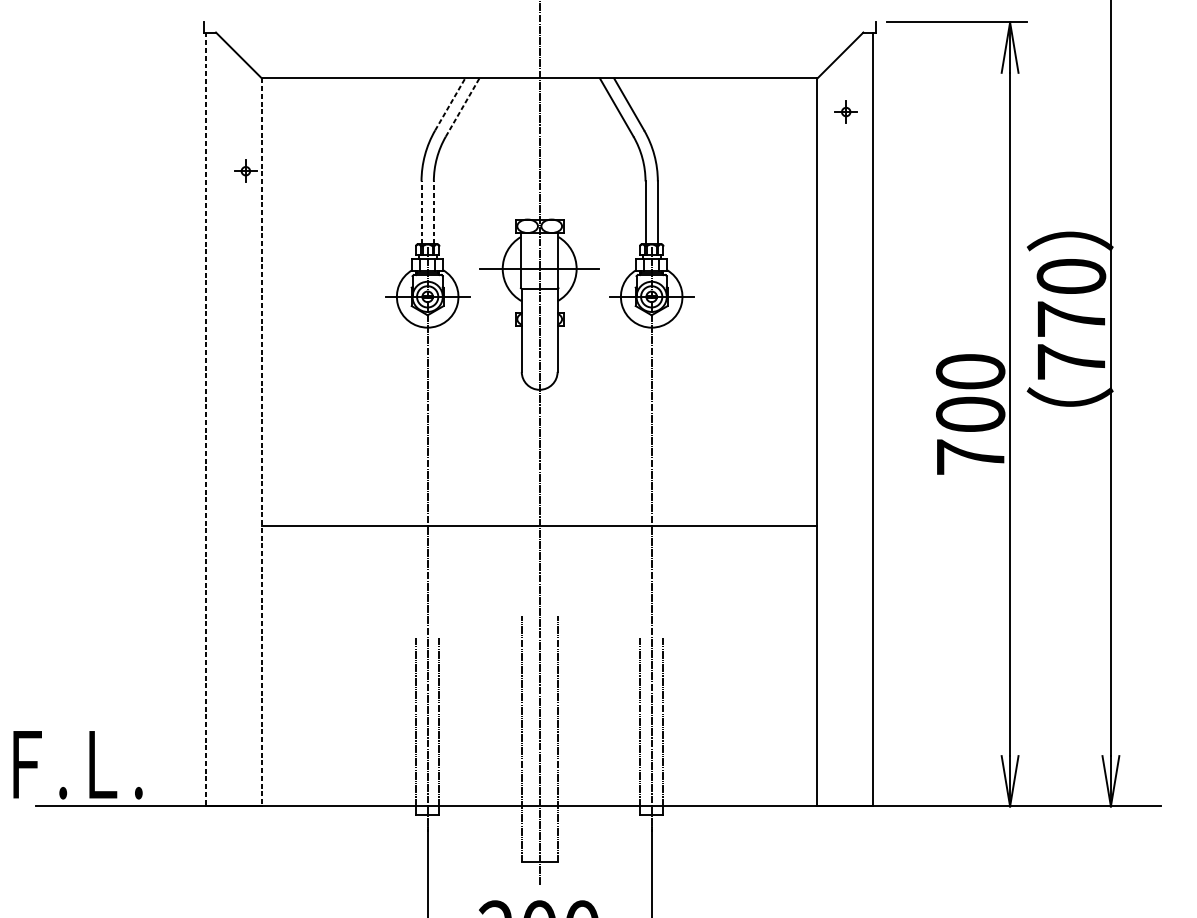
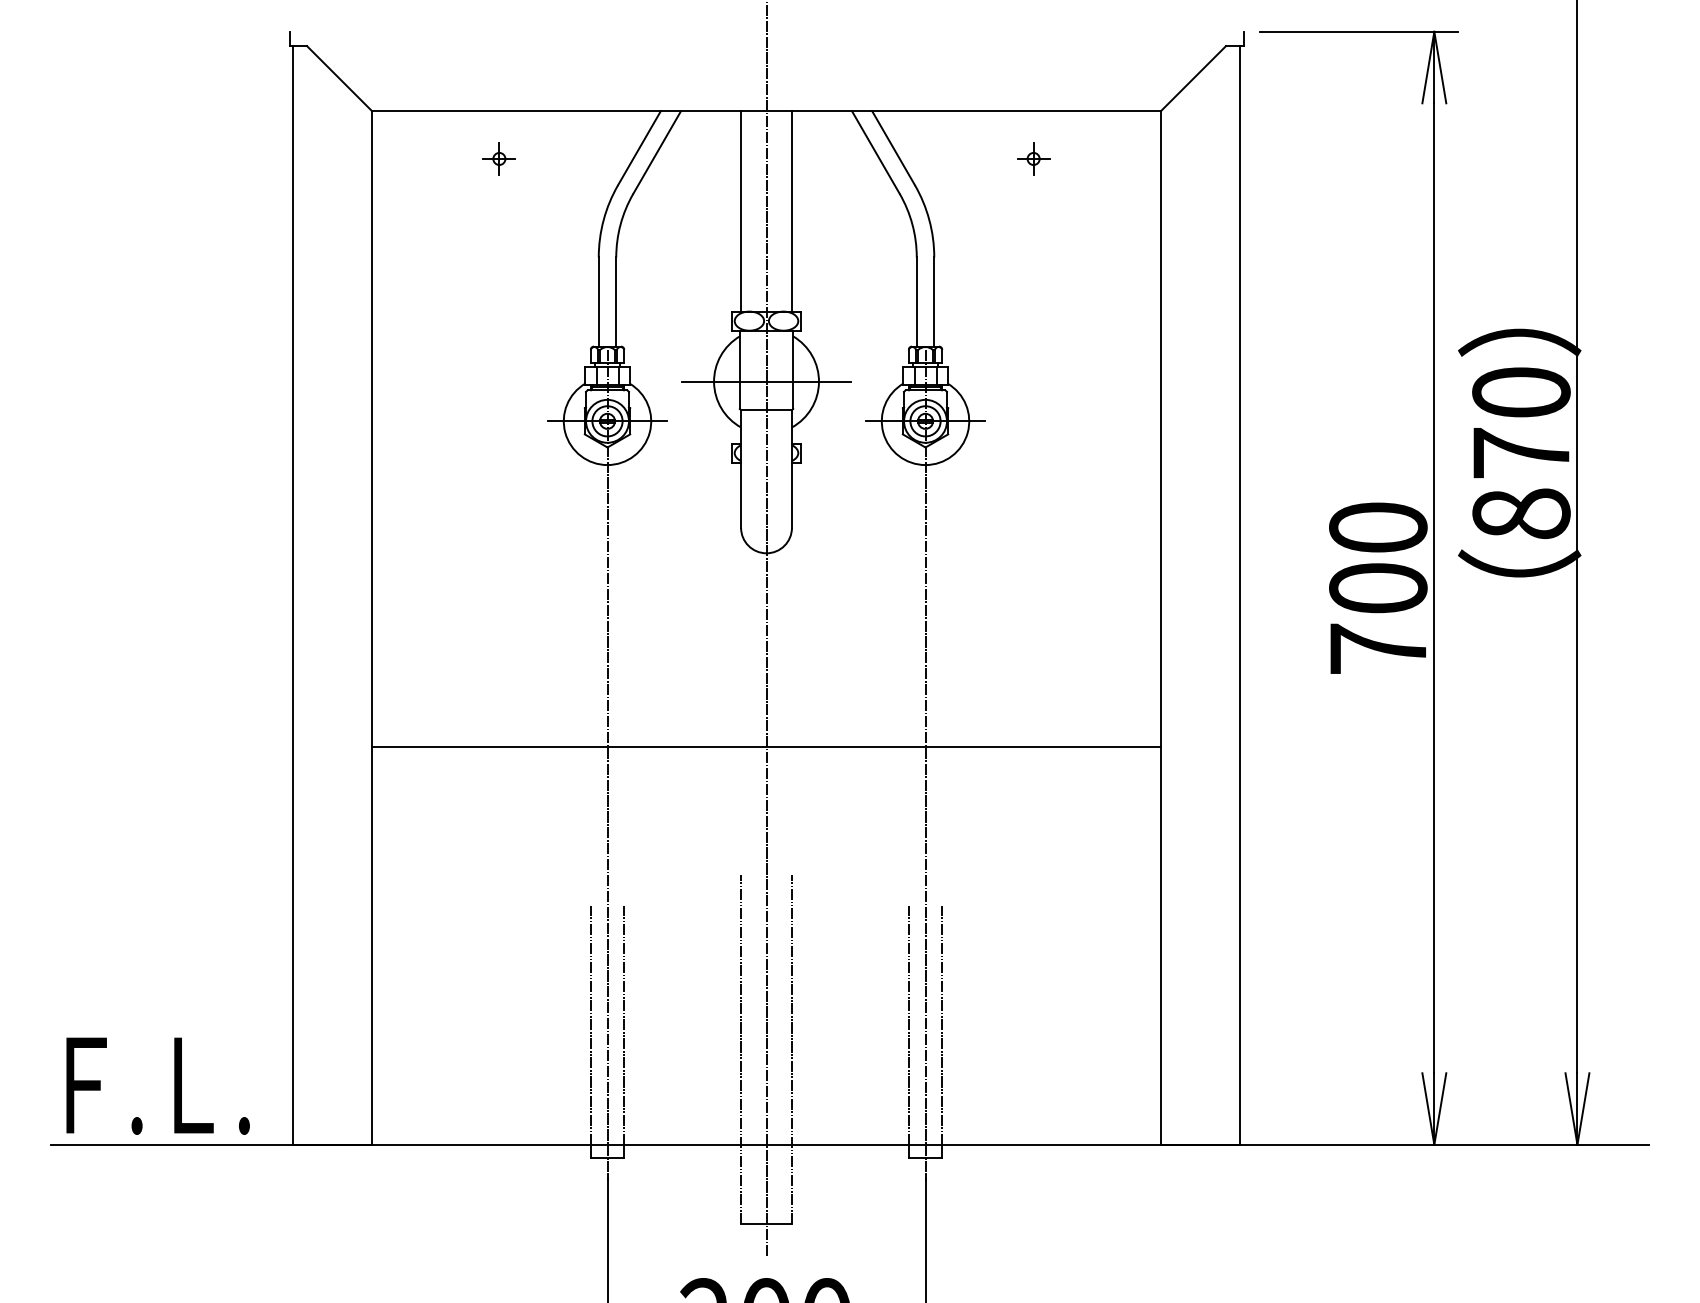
line: (450, 104) -> (639, 148), dashed -> solid
line: (462, 107) -> (657, 152), dashed -> solid
part: (846, 111) -> (1033, 158), moved
line: (522, 149) -> (741, 211), added
line: (557, 149) -> (791, 211), added
part: (245, 170) -> (498, 158), moved
line: (421, 213) -> (598, 302), dashed -> solid
line: (434, 213) -> (616, 302), dashed -> solid
text: (1071, 361) -> (1521, 513), 770 -> 870
line: (205, 419) -> (292, 595), dashed -> solid
line: (262, 442) -> (372, 628), dashed -> solid
text: (77, 764) -> (157, 1085), moved

